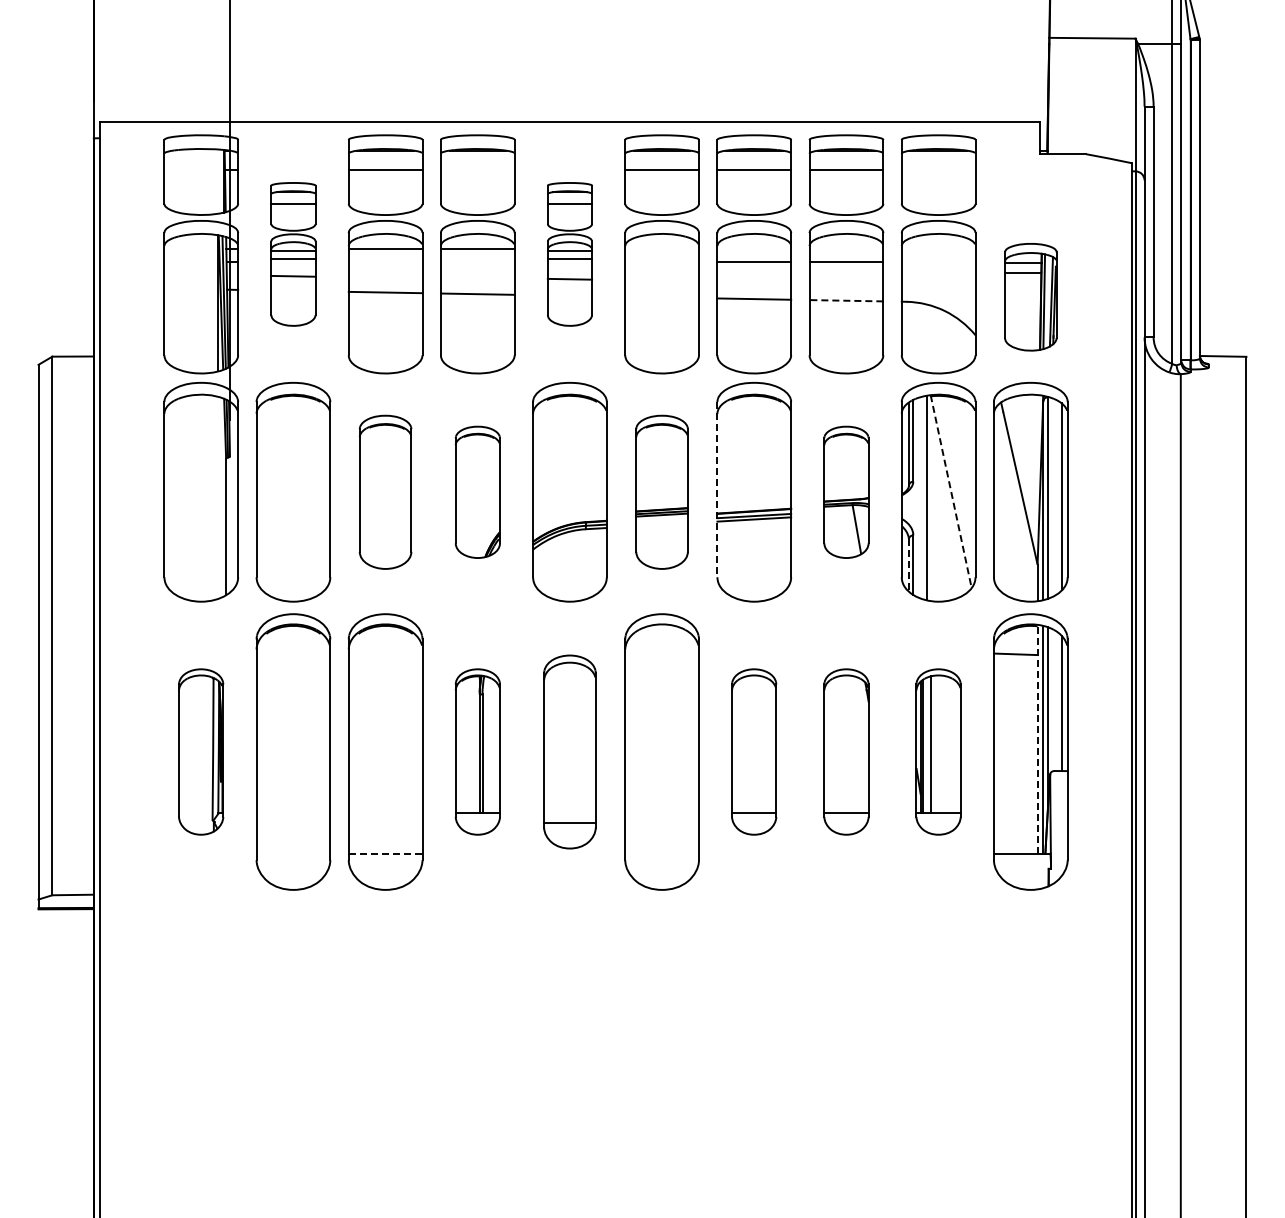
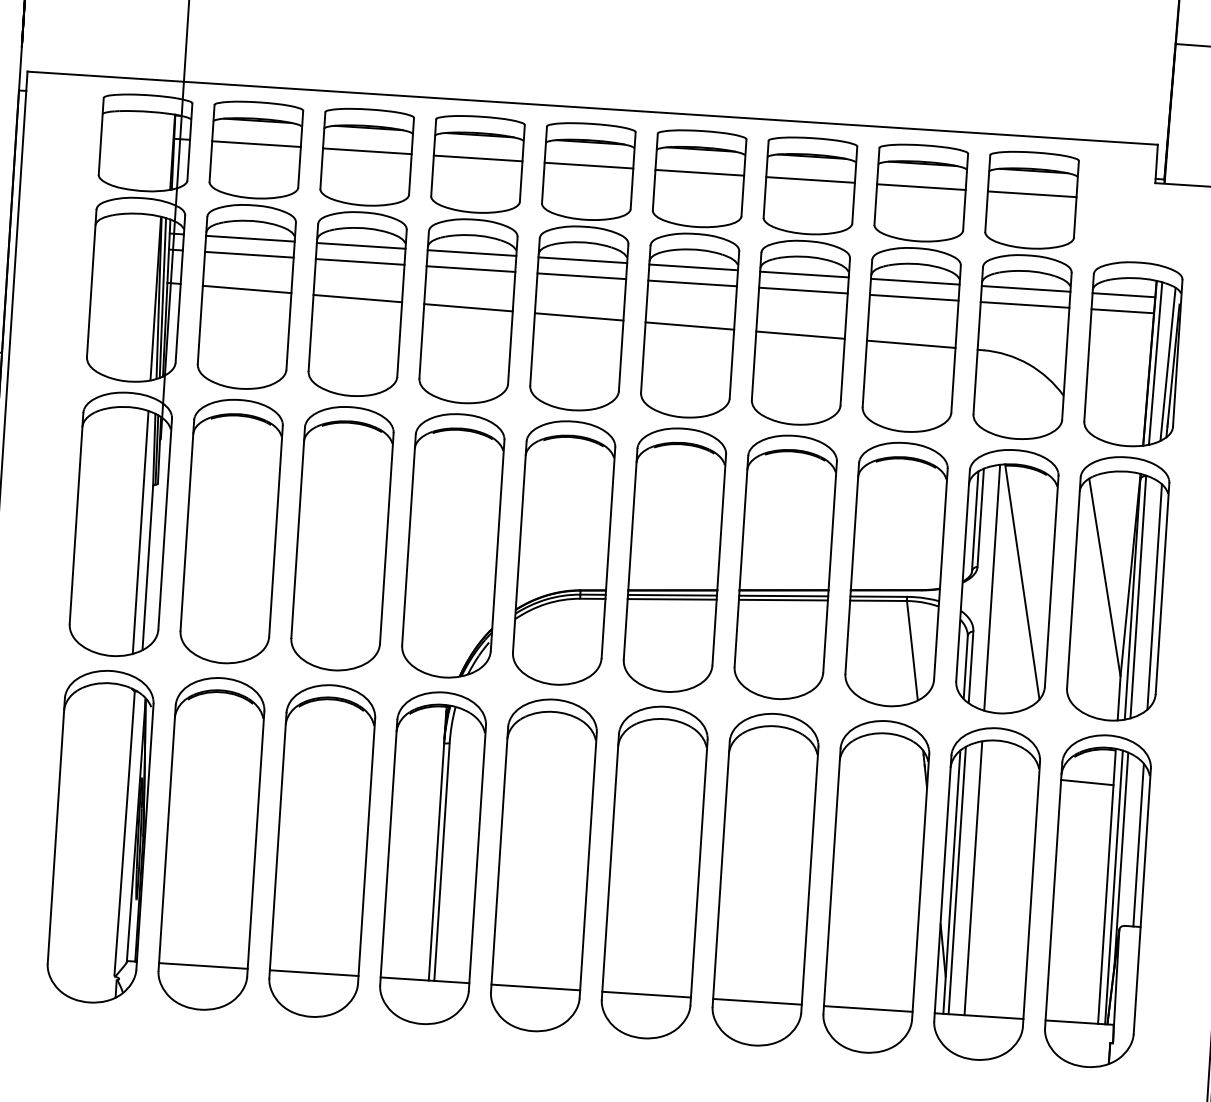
line: (477, 170) -> (477, 159), added
line: (938, 170) -> (1032, 194), added
line: (662, 248) -> (694, 267), added
line: (754, 248) -> (804, 274), added
line: (846, 248) -> (915, 281), added
line: (938, 248) -> (1025, 288), added
part: (293, 254) -> (250, 245), size x1.67
part: (569, 254) -> (581, 267), size x1.67
line: (385, 262) -> (360, 262), added
line: (477, 262) -> (470, 269), added
line: (662, 262) -> (693, 284), added
line: (938, 262) -> (1024, 305), added
line: (662, 297) -> (690, 326), added
part: (1030, 297) -> (1132, 354), size x1.43
line: (846, 300) -> (911, 344), dashed -> solid
line: (717, 489) -> (741, 561), dashed -> solid
line: (951, 491) -> (1022, 581), dashed -> solid
part: (385, 492) -> (342, 539), size x1.43
part: (477, 492) -> (452, 546), size x1.67
part: (661, 492) -> (673, 560), size x1.43
part: (846, 492) -> (896, 574), size x1.67
line: (218, 497) -> (140, 532), added
line: (908, 565) -> (965, 667), dashed -> solid
line: (1037, 738) -> (1106, 885), dashed -> solid
part: (200, 751) -> (99, 836), size x1.67
part: (477, 751) -> (432, 857), size x1.67
part: (569, 751) -> (543, 864), size x1.43
part: (753, 751) -> (764, 879), size x1.67
part: (846, 751) -> (876, 886), size x1.67
part: (938, 751) -> (986, 893), size x1.67
line: (293, 853) -> (203, 965), added
line: (385, 853) -> (314, 973), dashed -> solid
line: (662, 853) -> (647, 994), added

